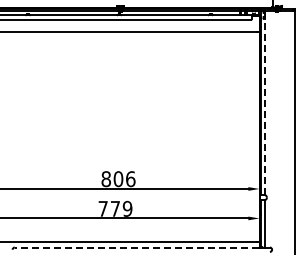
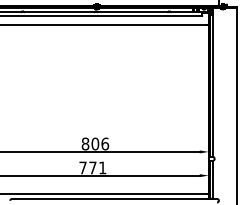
line: (265, 102) -> (213, 82), dashed -> solid
text: (127, 208) -> (102, 167), 779 -> 771
line: (136, 247) -> (109, 198), dashed -> solid

